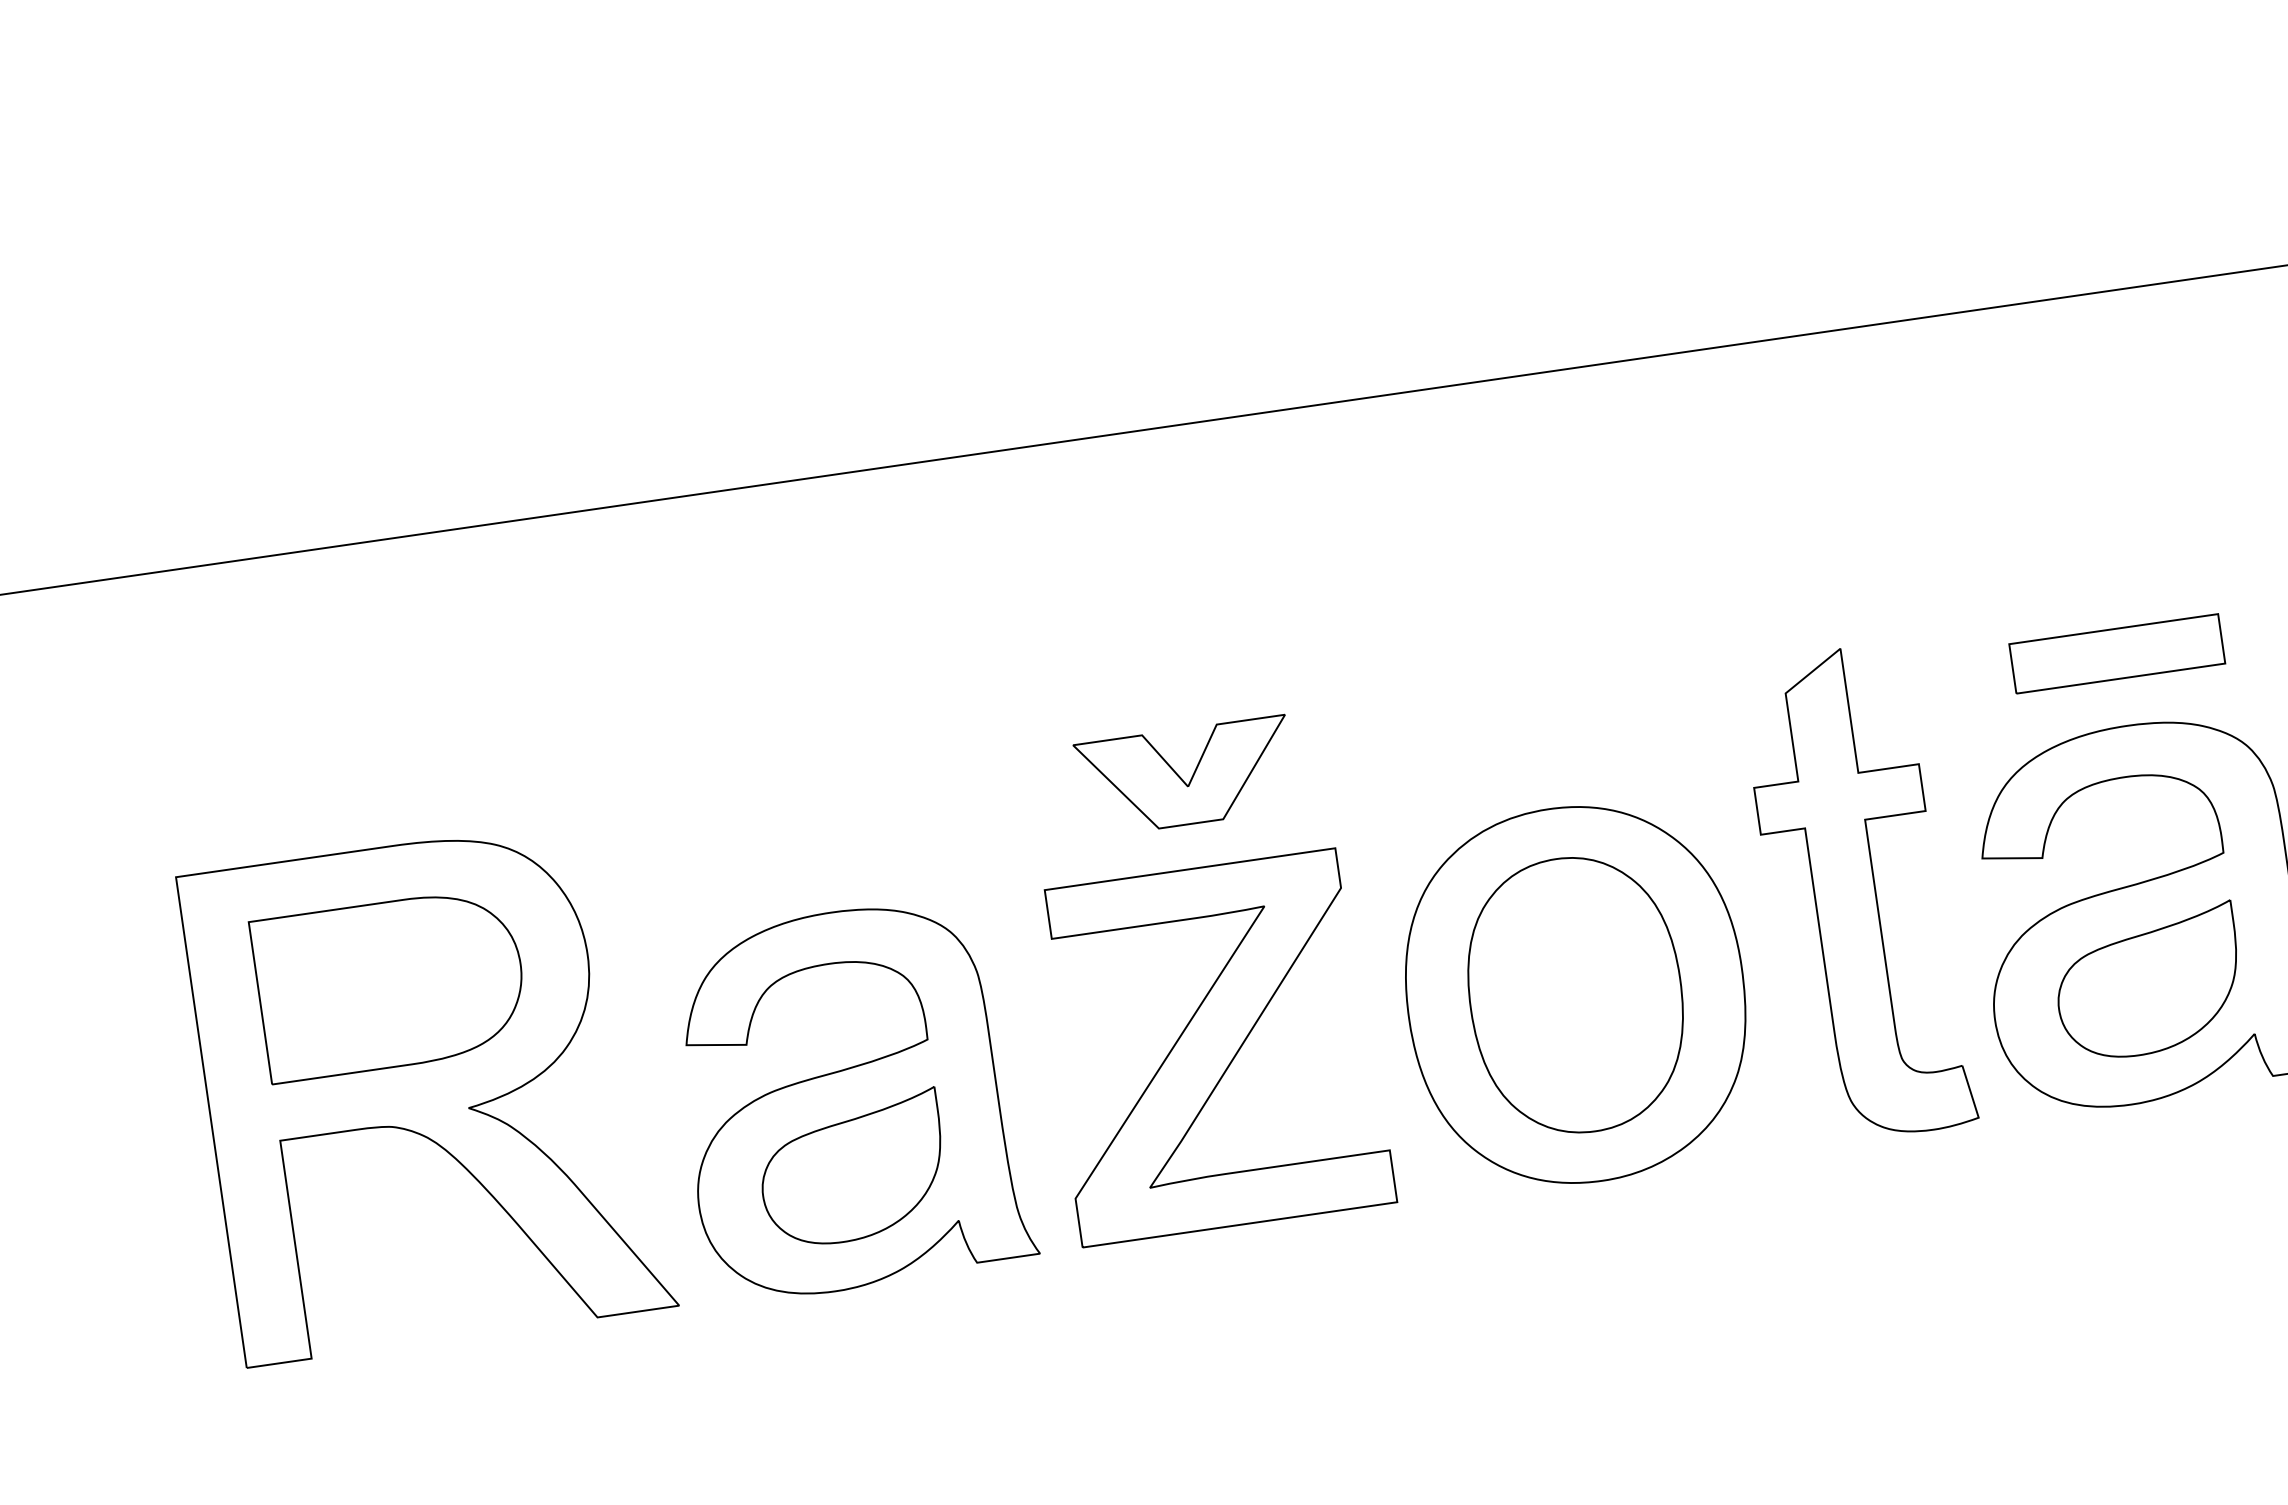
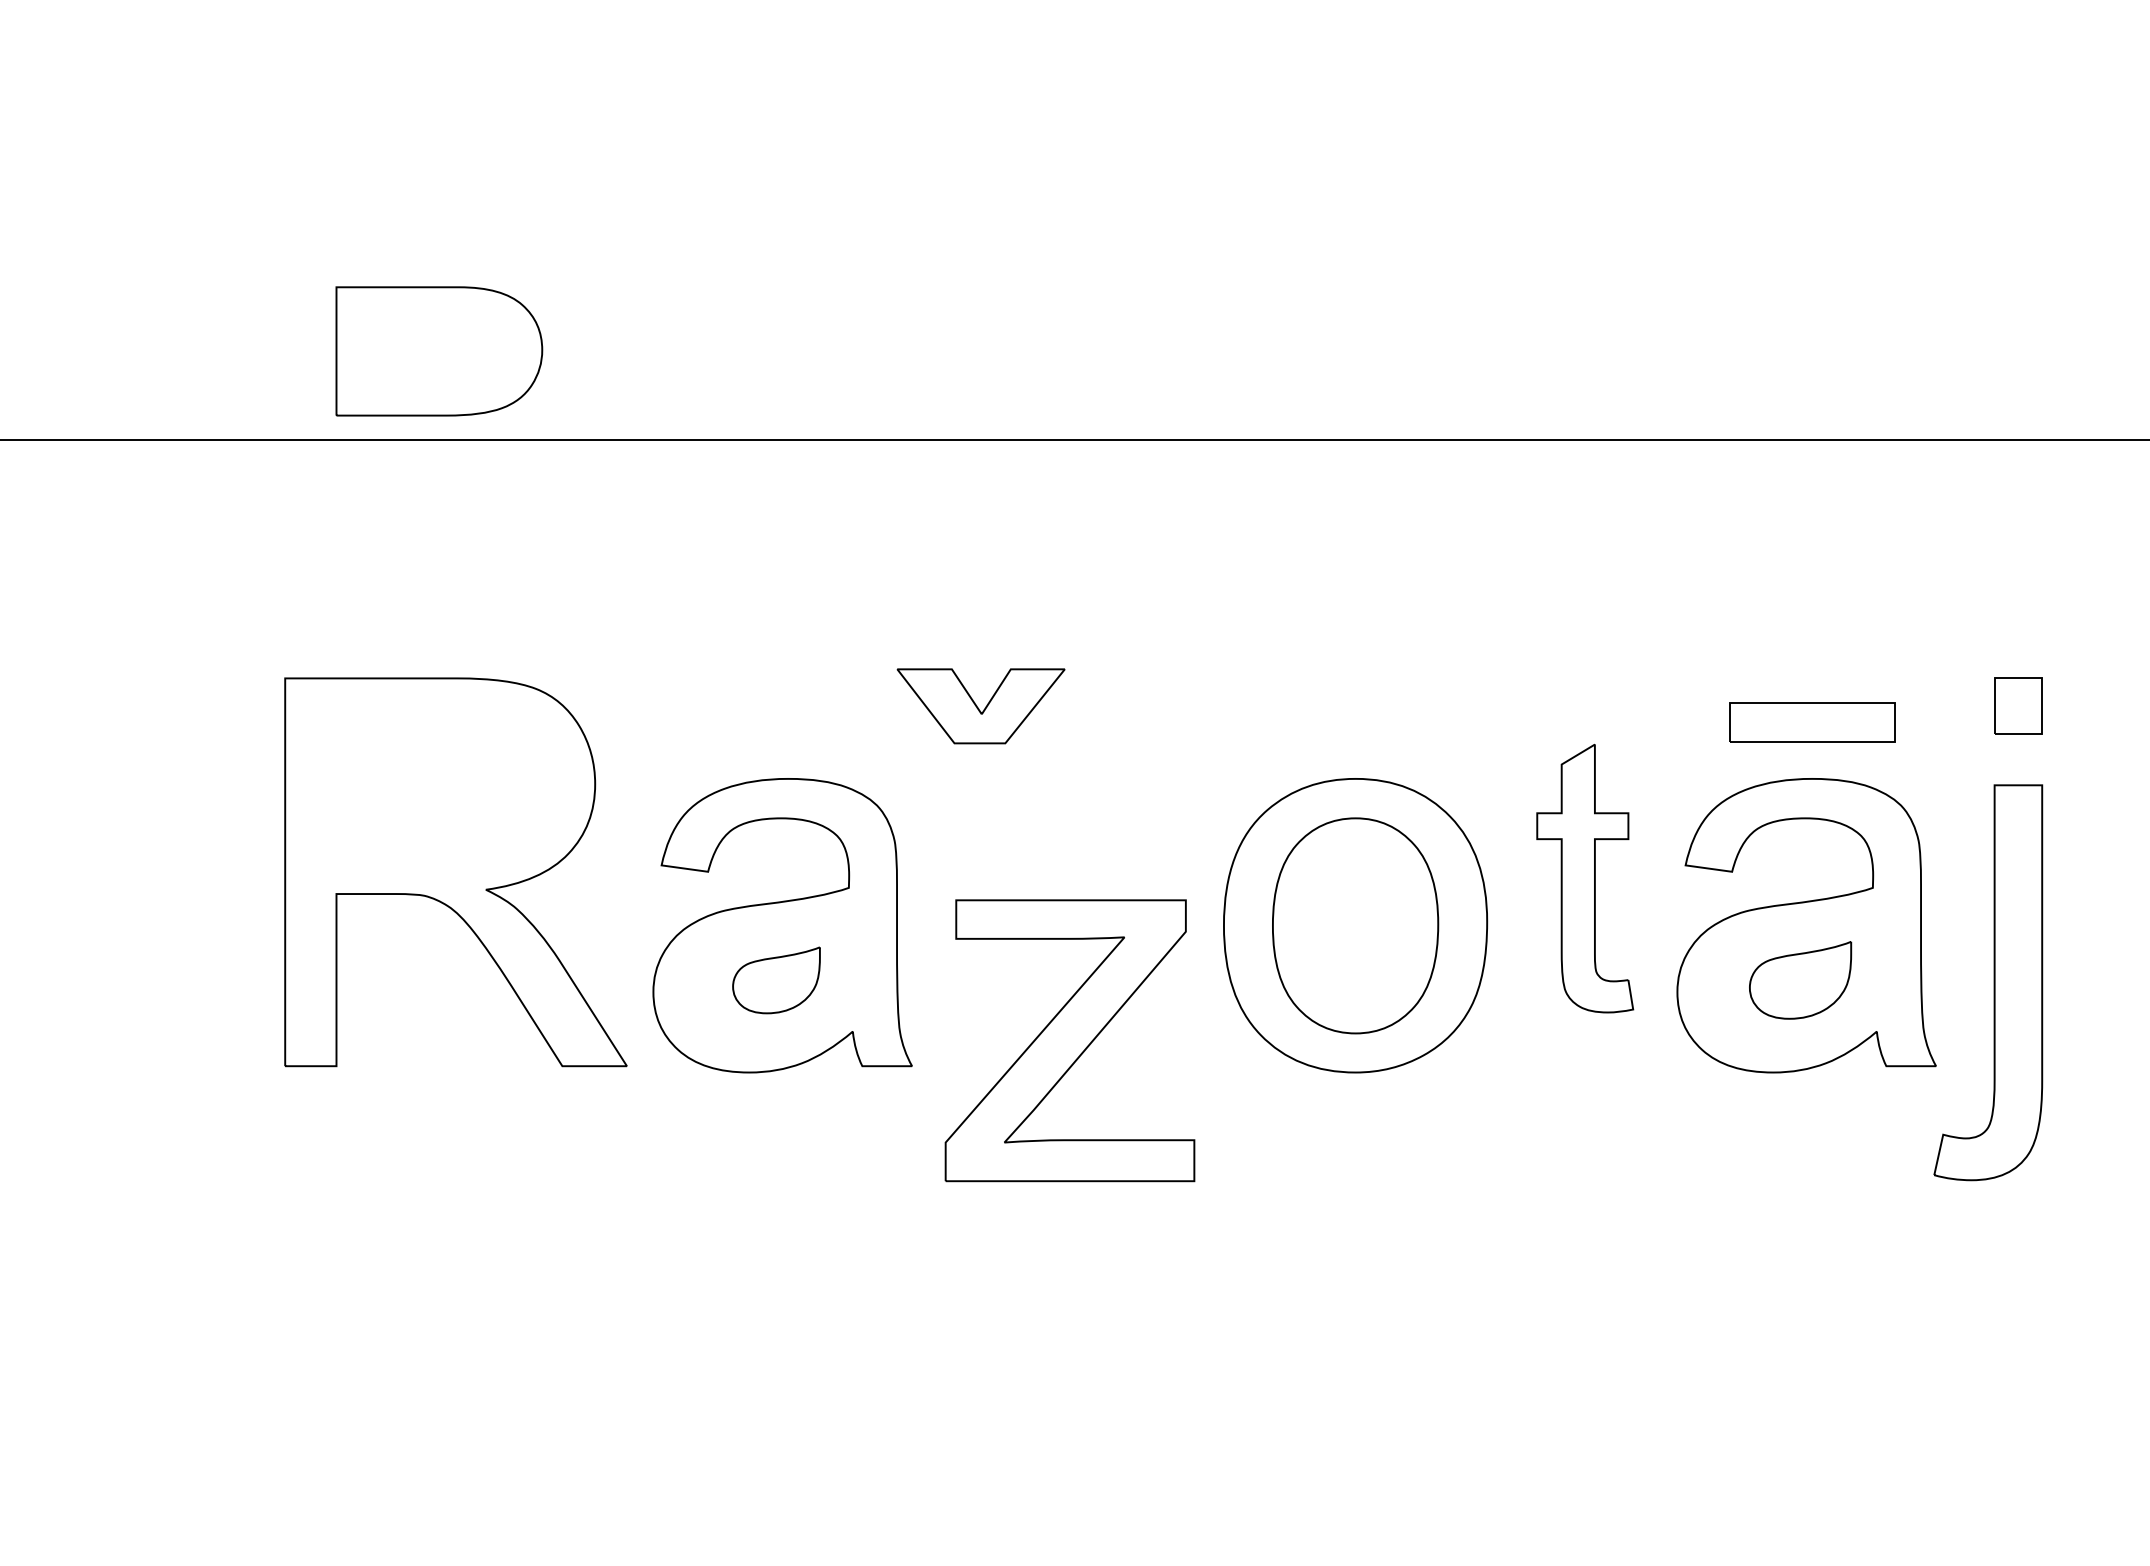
part: (1185, 777) -> (980, 706), moved
part: (1856, 893) -> (1584, 878), size x0.7
part: (2148, 983) -> (1800, 980), size x0.7
part: (390, 984) -> (439, 351), moved
part: (1213, 1046) -> (1069, 1040), moved
part: (852, 1169) -> (776, 980), size x0.6

